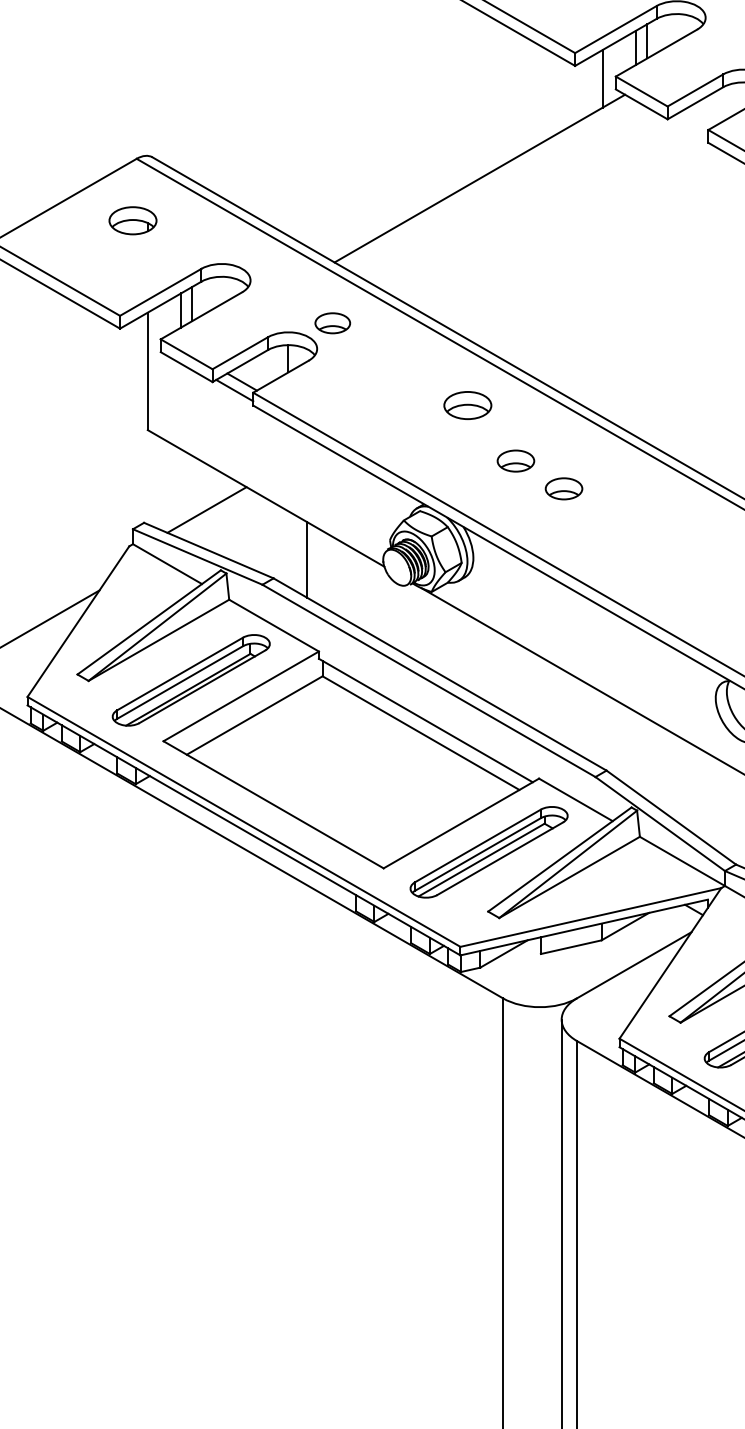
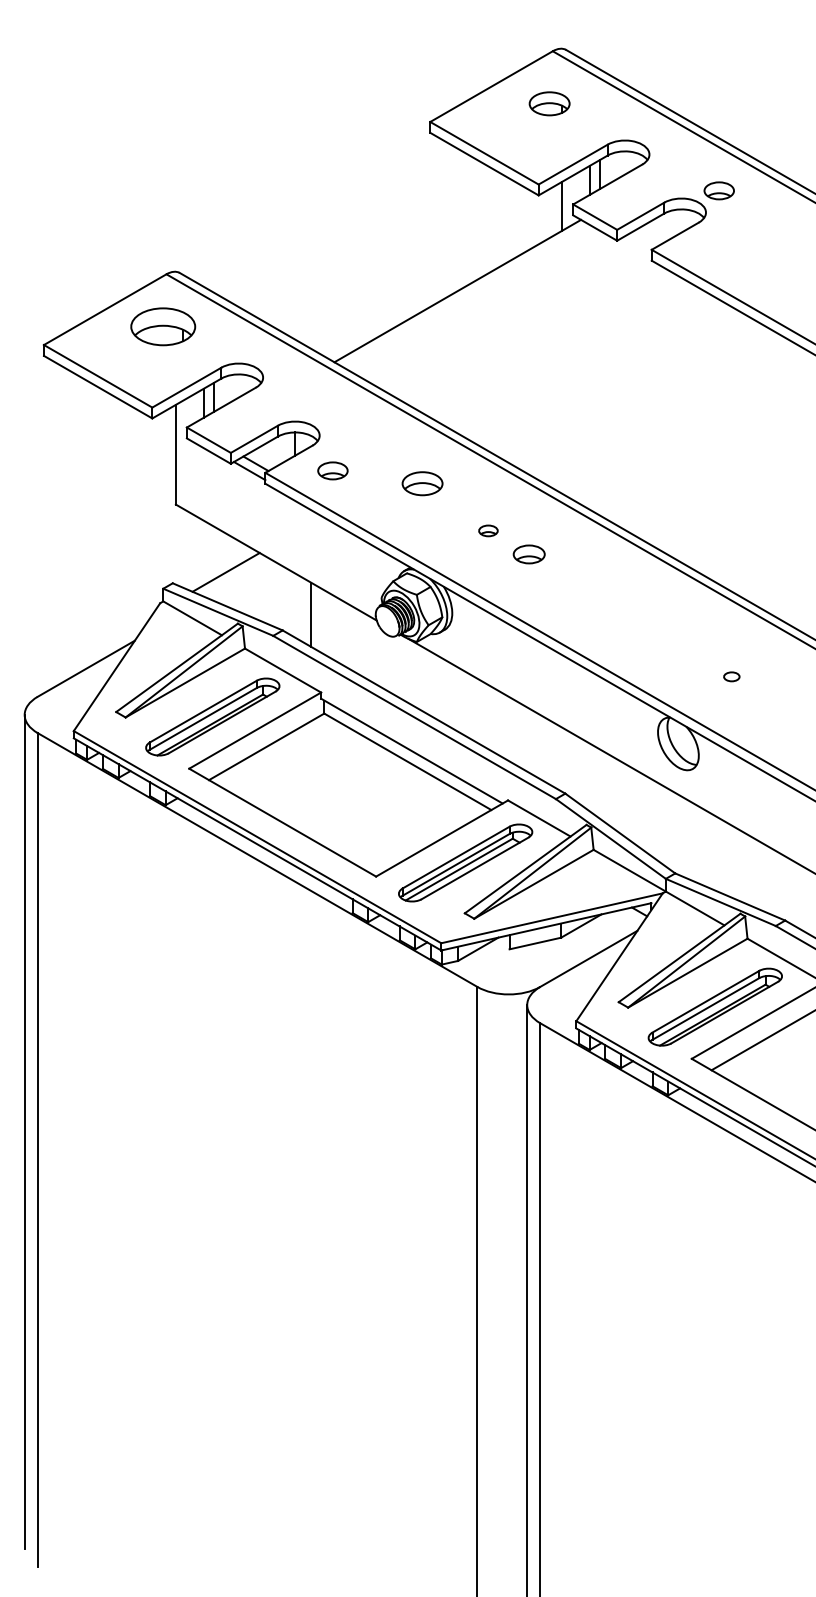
part: (133, 220) -> (163, 326), size x1.6
part: (332, 322) -> (332, 470), moved
part: (467, 405) -> (422, 483), moved
part: (516, 460) -> (488, 530), size x0.6

